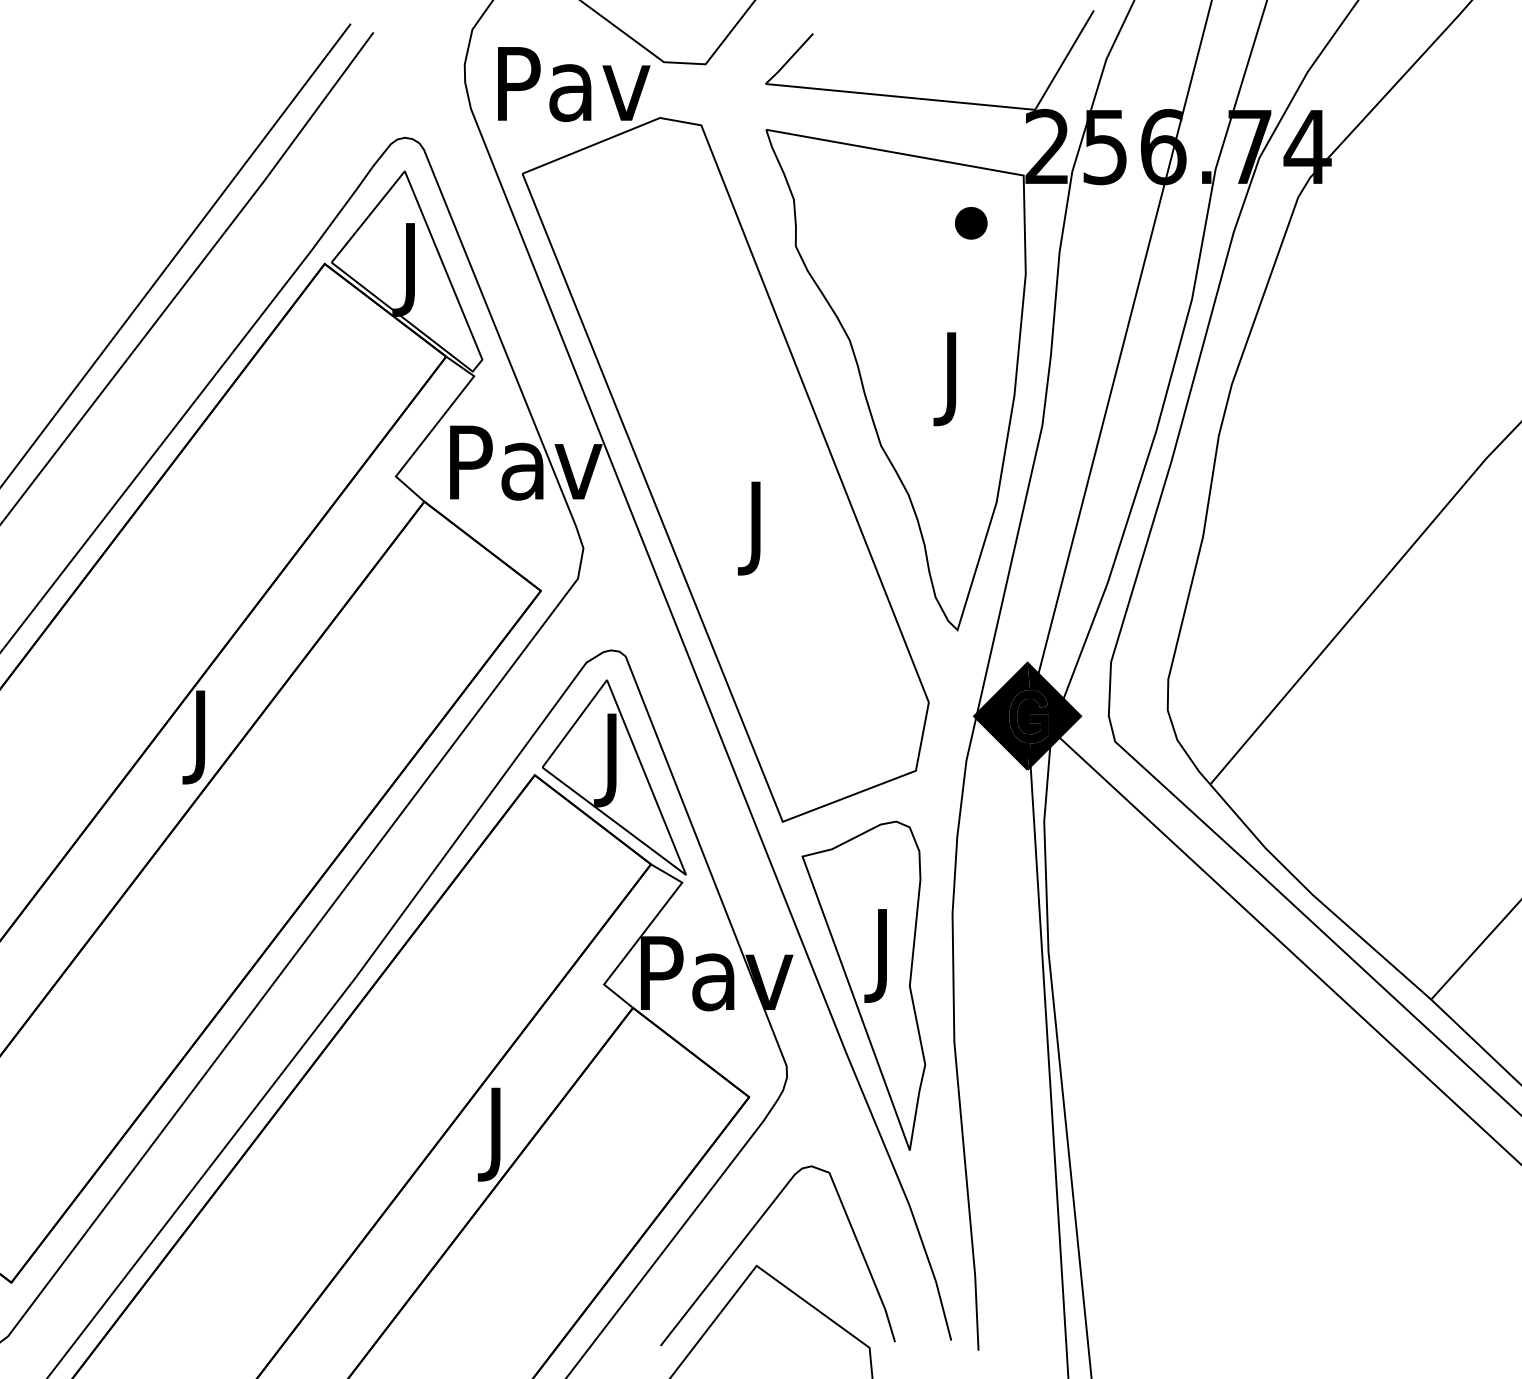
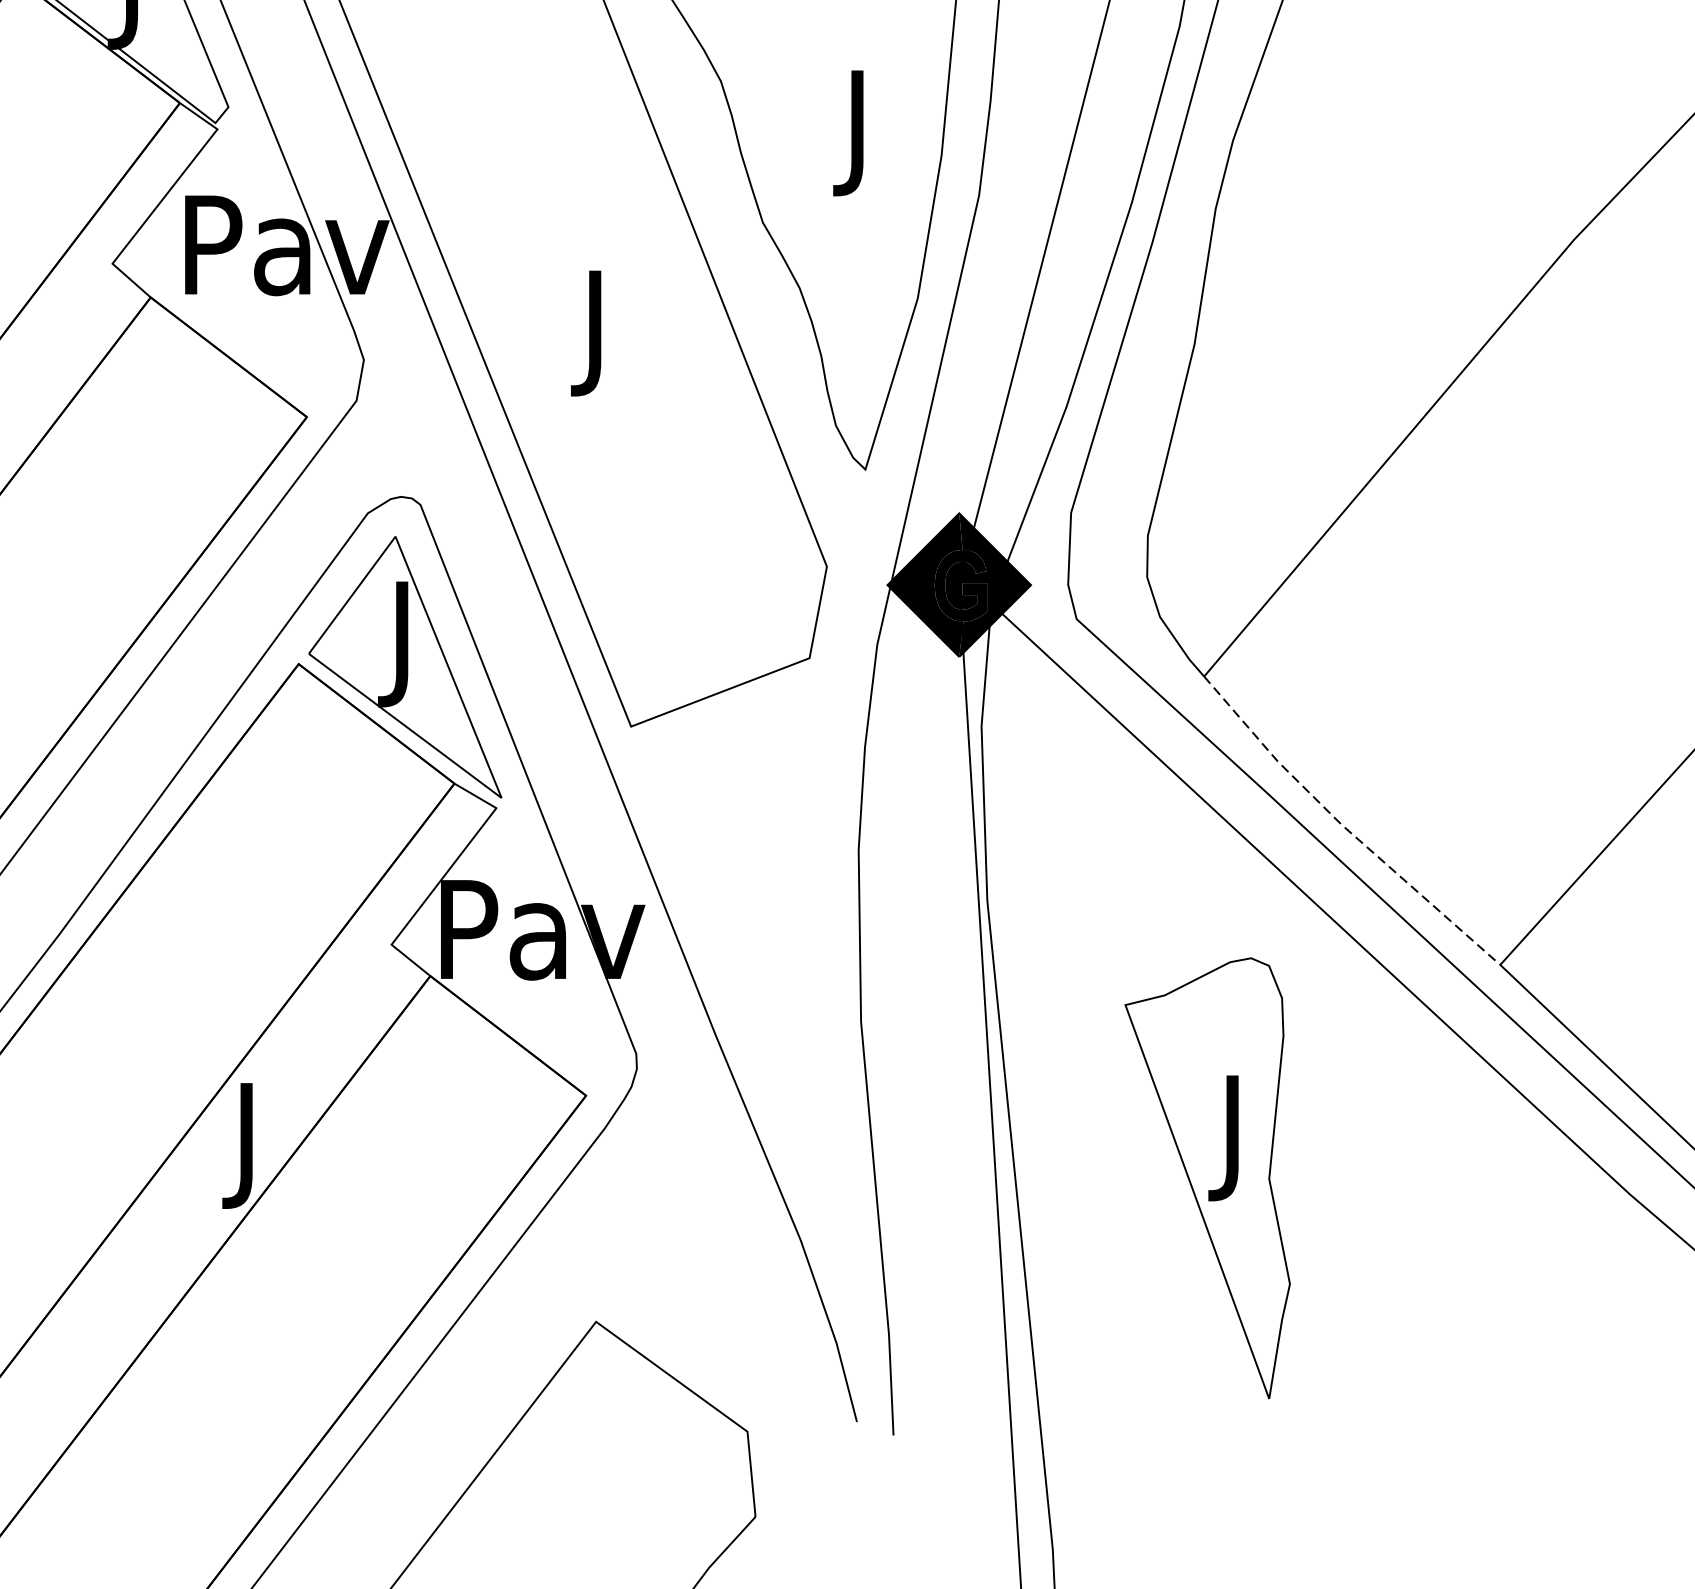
line: (1314, 896) -> (1343, 826), solid -> dashed
part: (863, 985) -> (1207, 1177), moved
curve: (749, 1234) -> (586, 1279), removed

